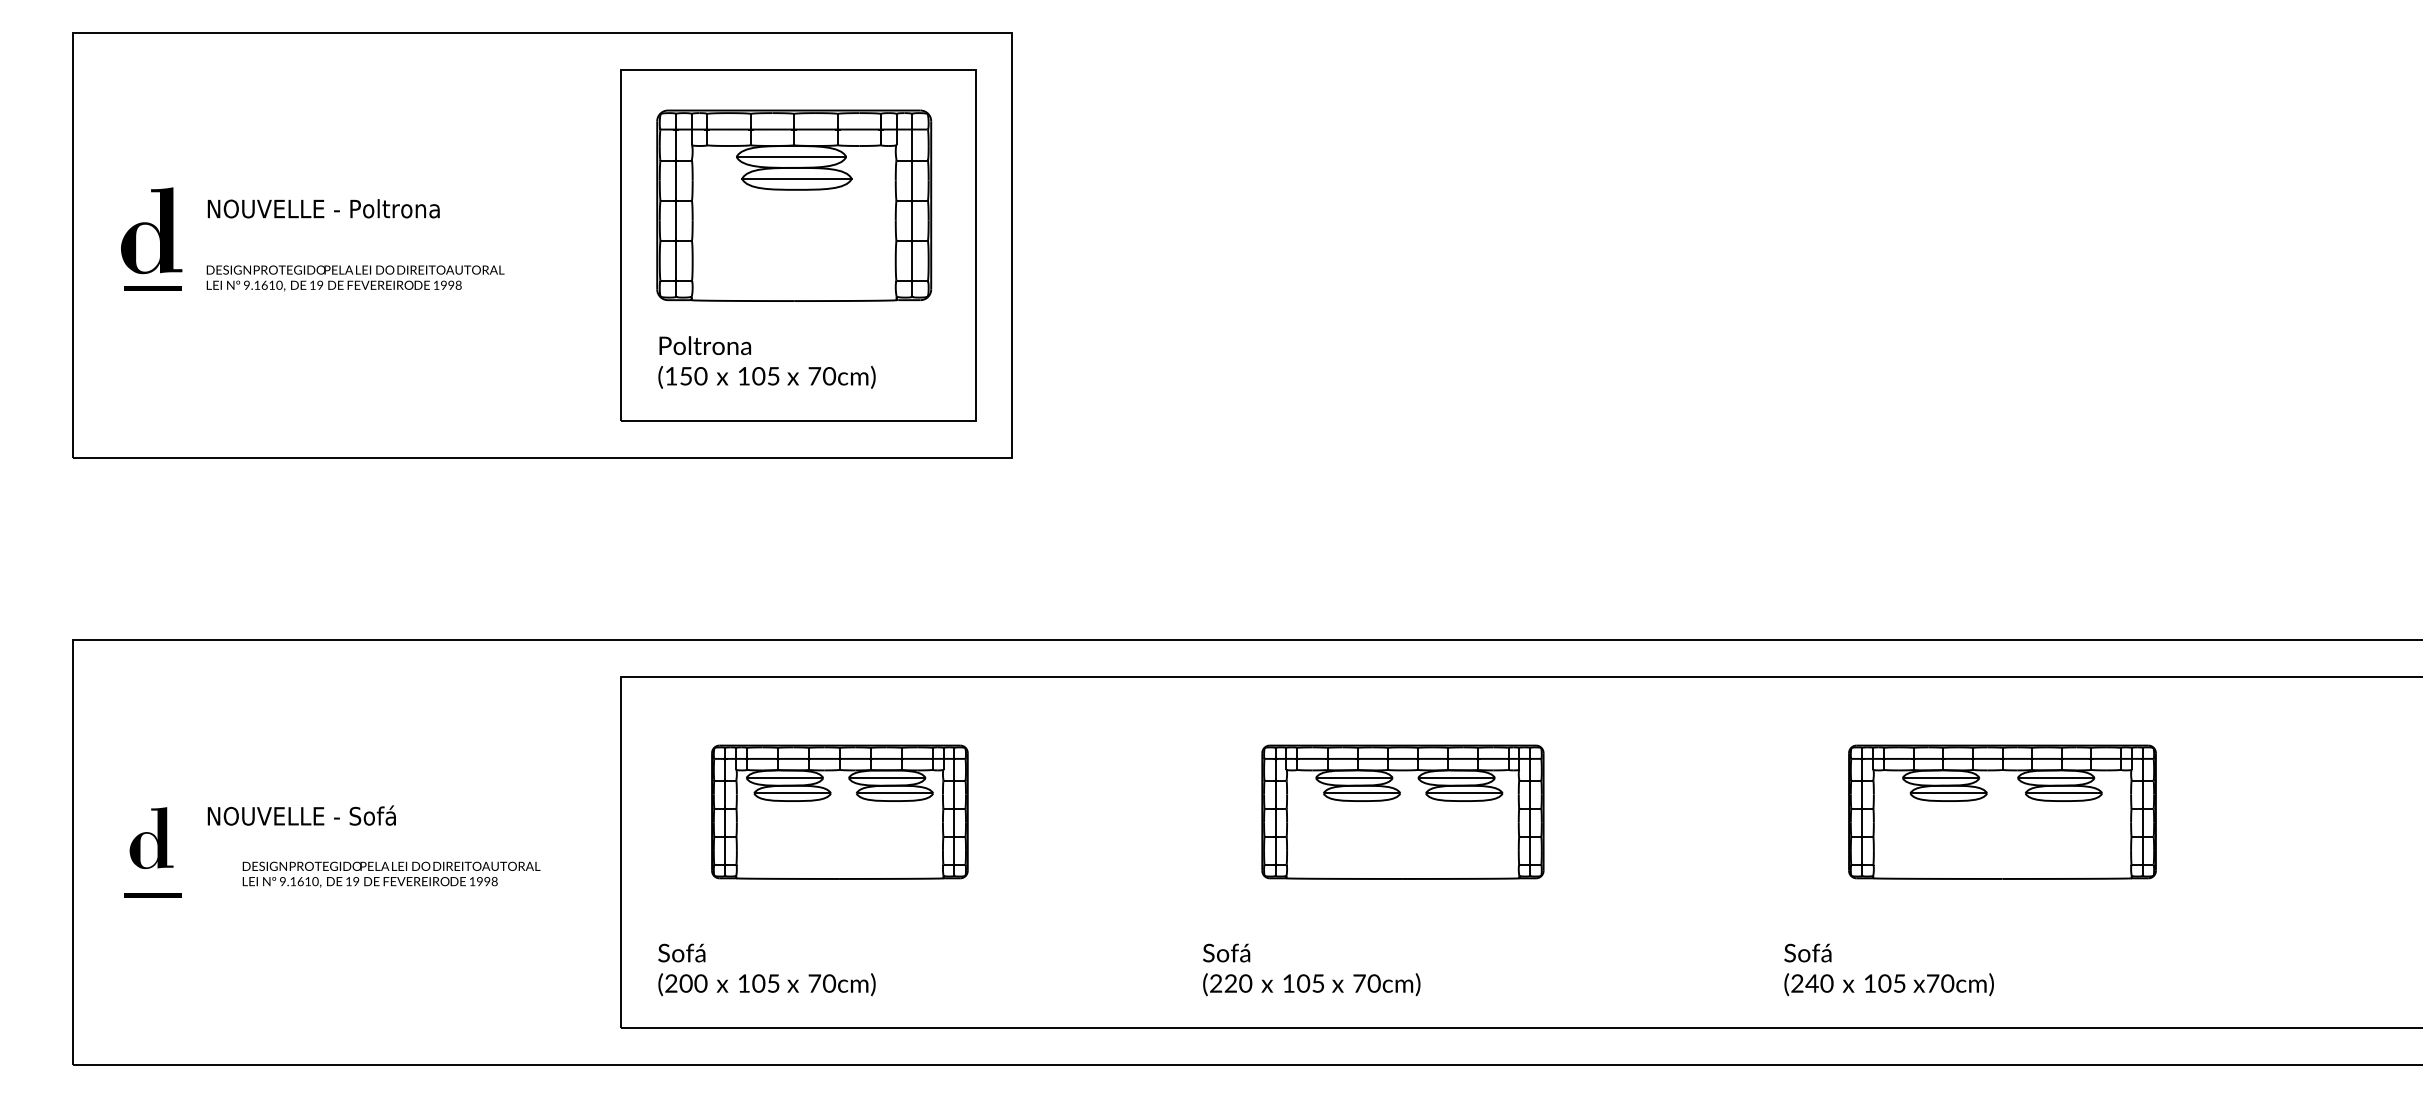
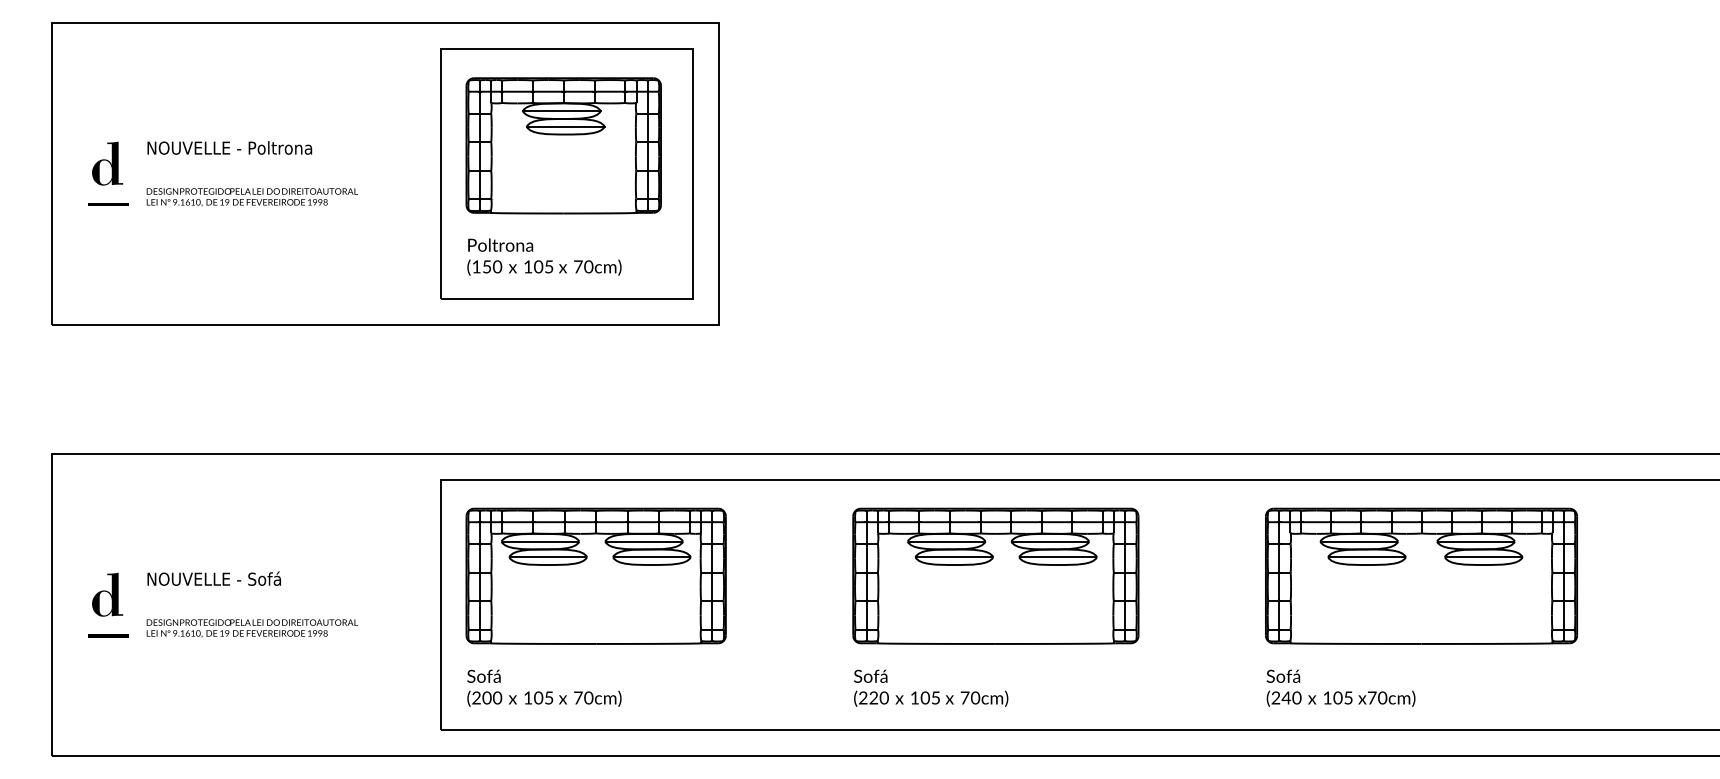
part: (151, 230) -> (107, 163), size x0.71
part: (839, 812) -> (595, 576), size x1.43
part: (1402, 812) -> (995, 576), size x1.43
part: (2002, 812) -> (1421, 576), size x1.43
text: (391, 874) -> (252, 628), moved

